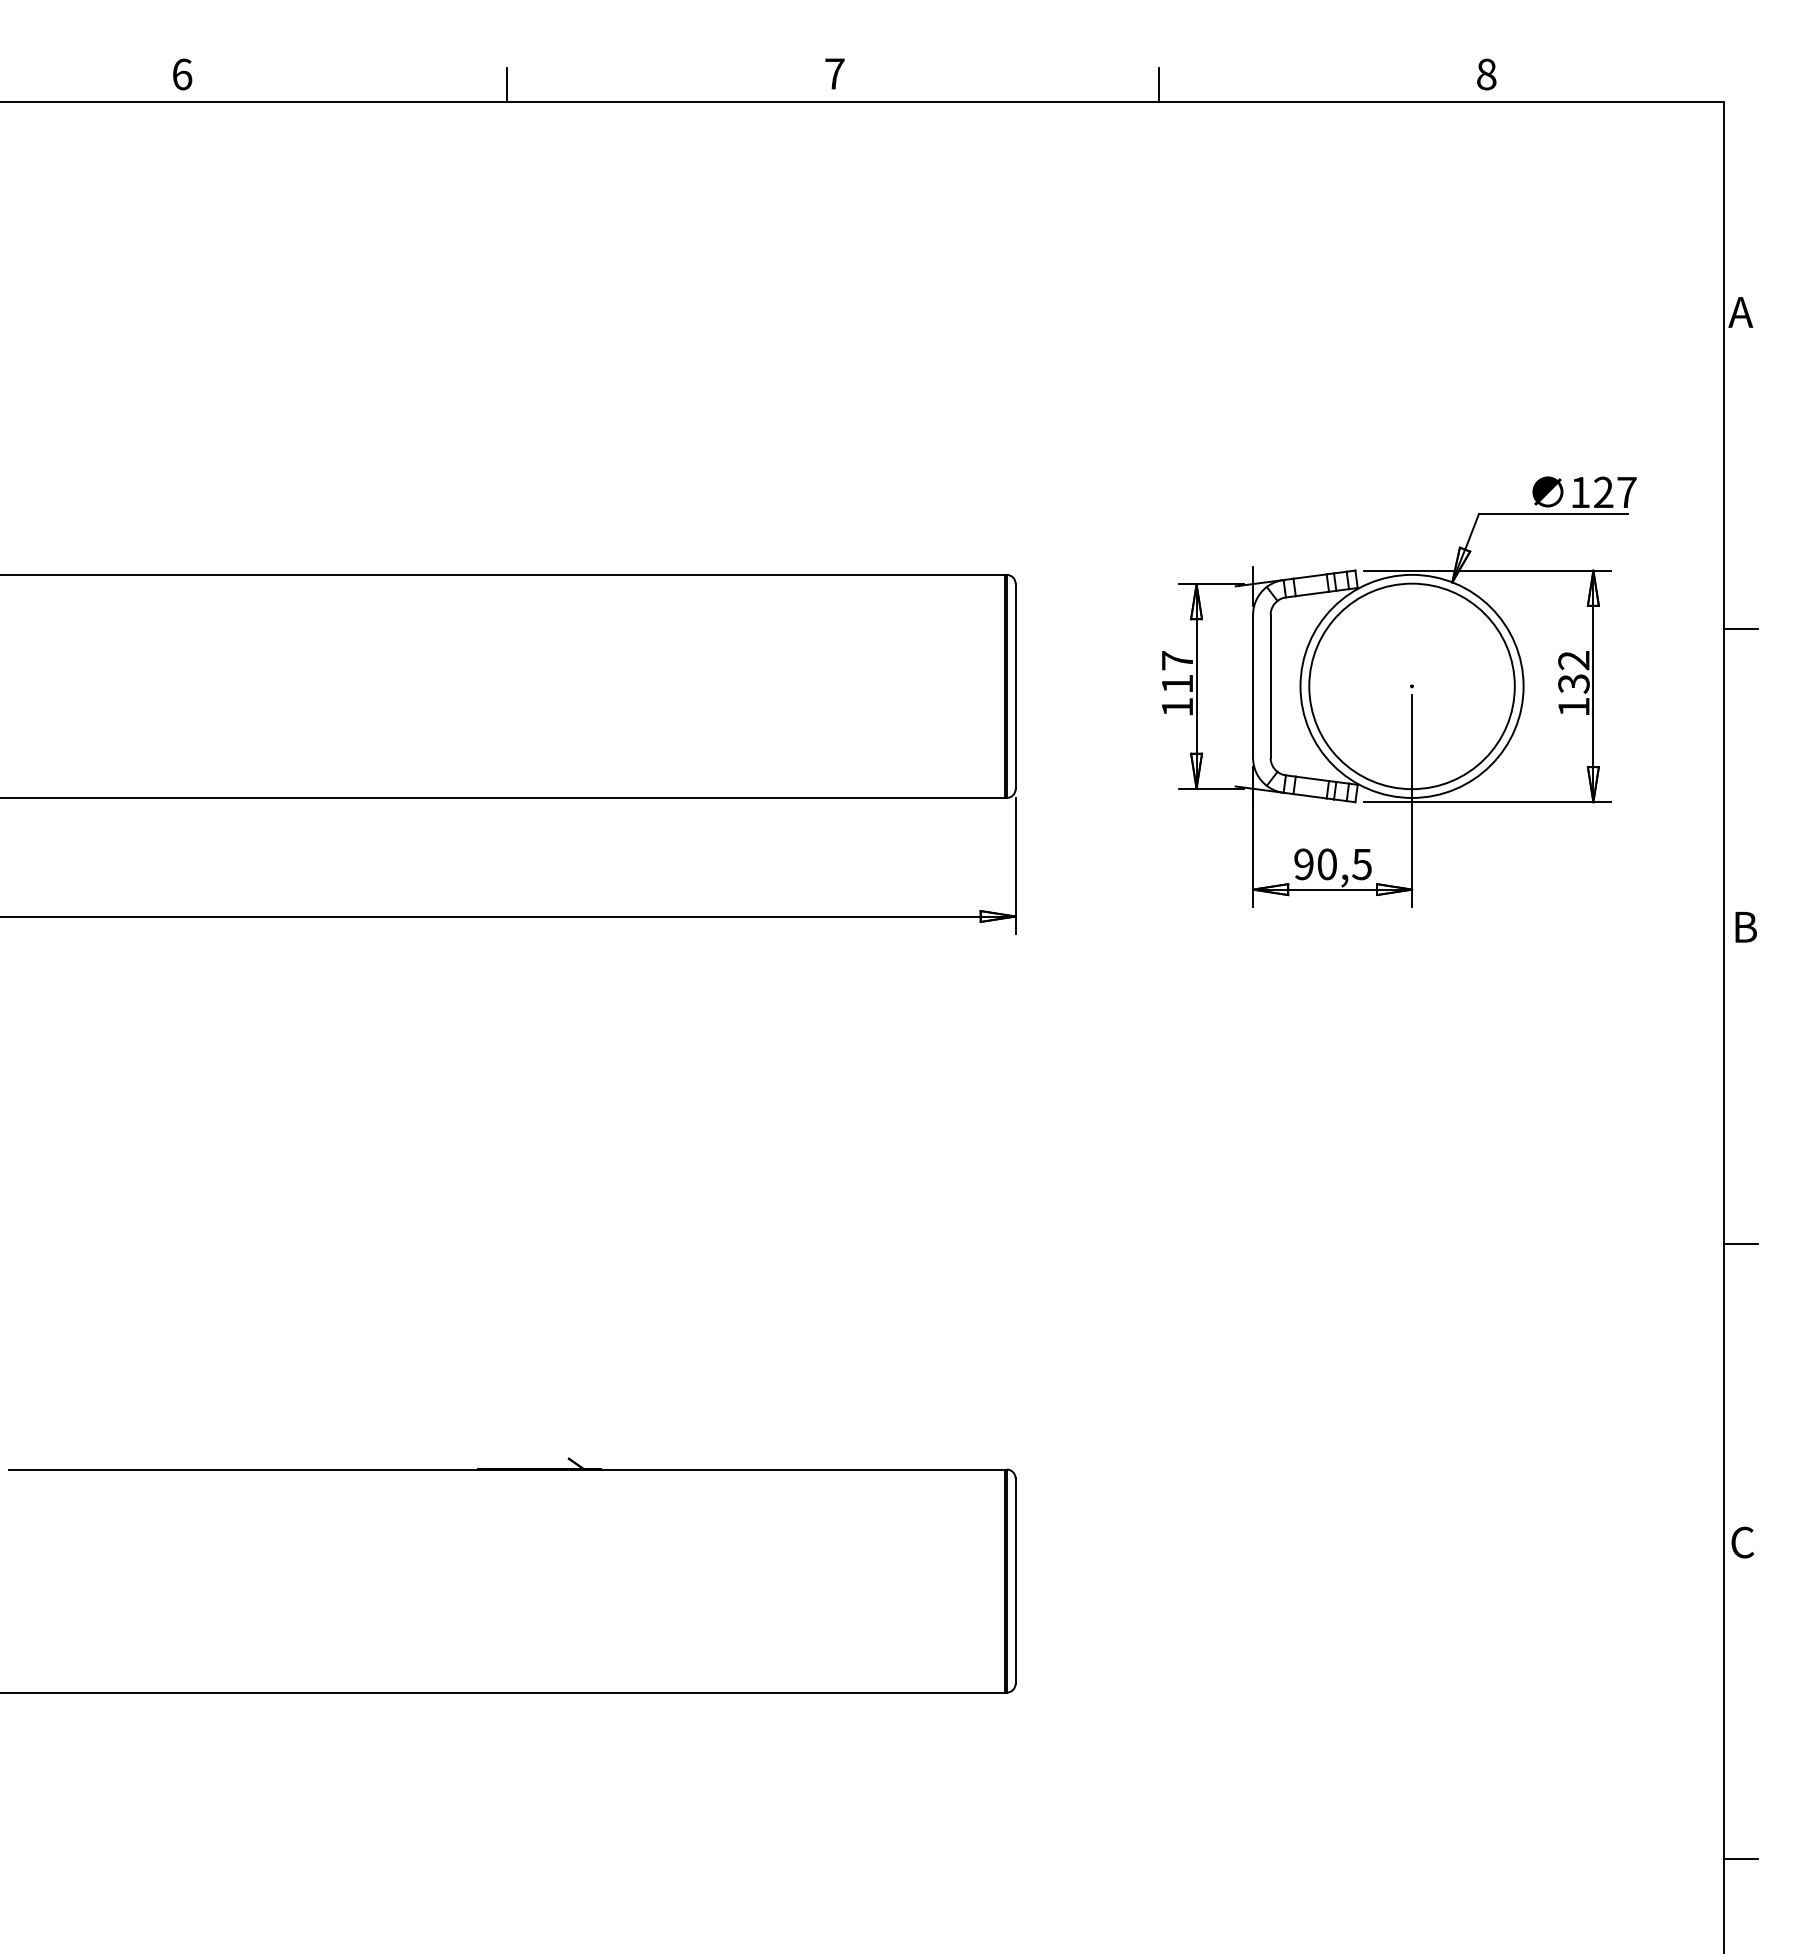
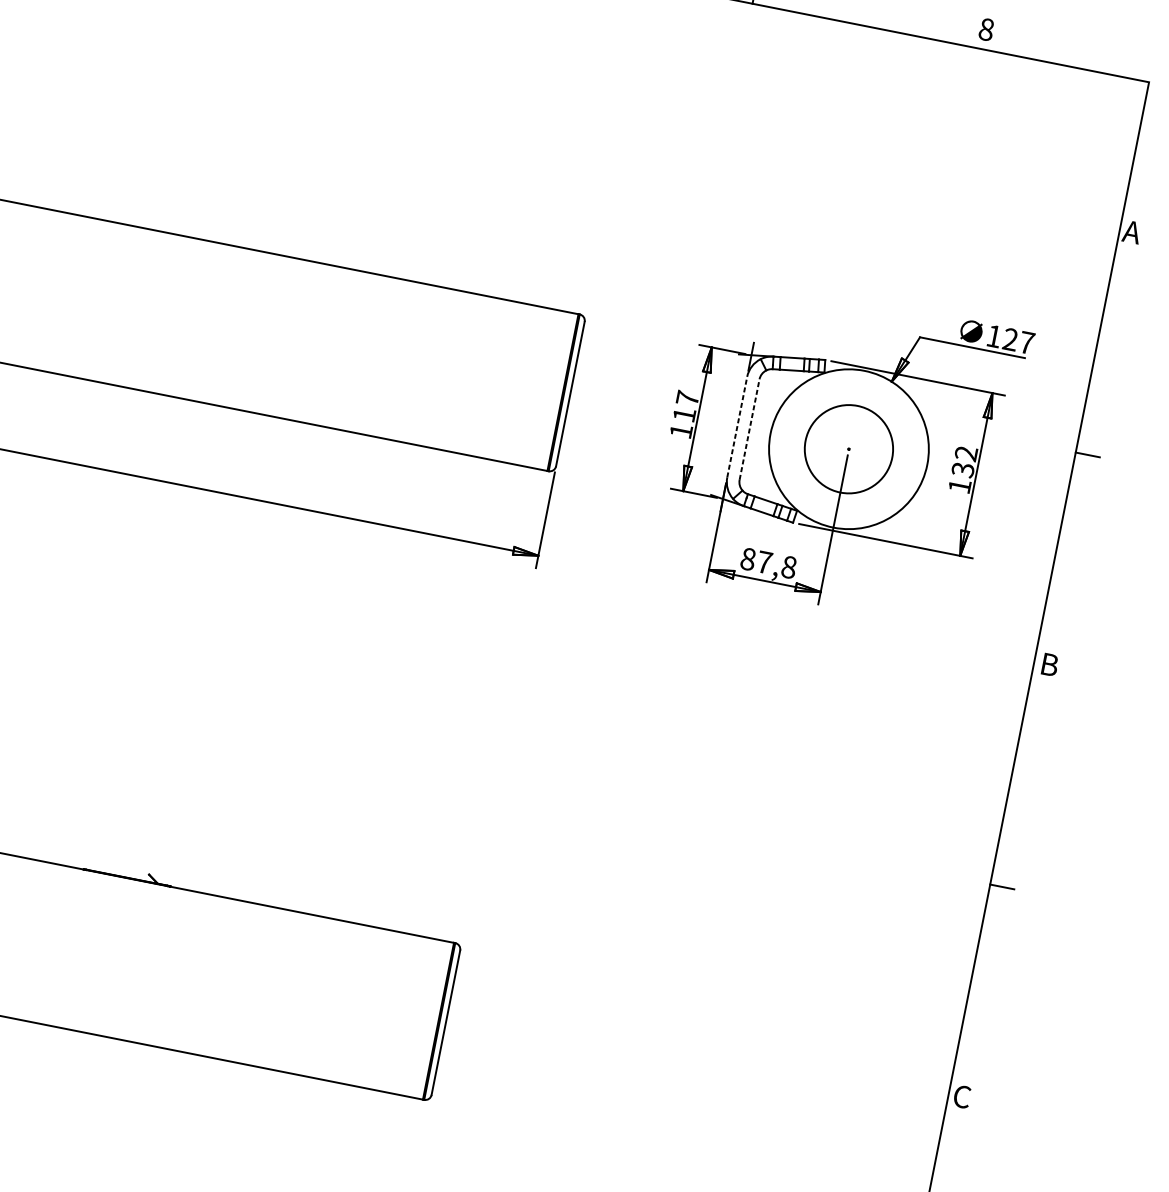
line: (1253, 686) -> (737, 427), solid -> dashed
line: (1270, 686) -> (749, 429), solid -> dashed
circle: (1411, 686) -> (848, 449), size x0.6
text: (1332, 864) -> (768, 563), 90,5 -> 87,8

